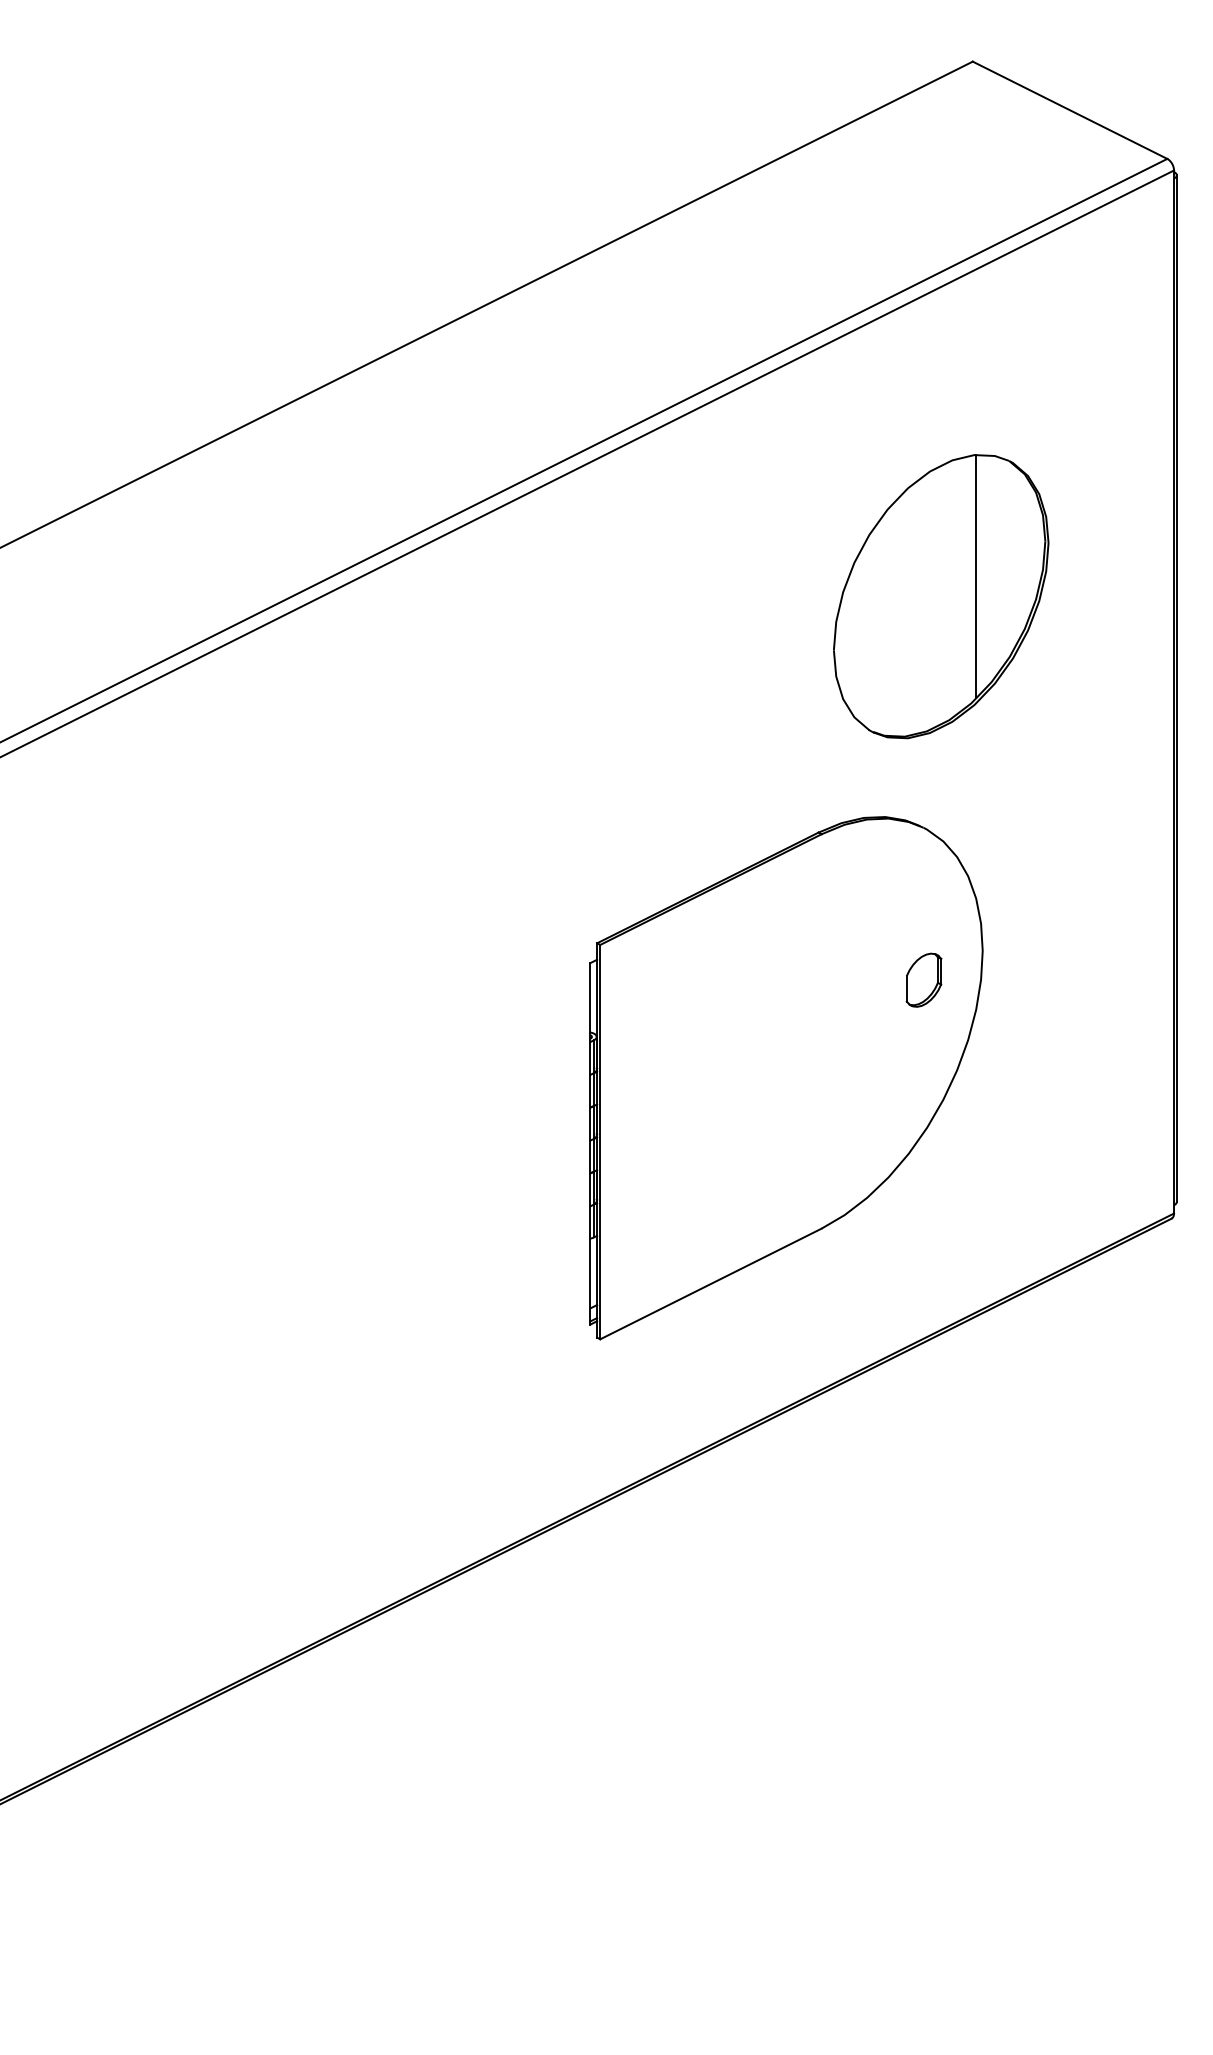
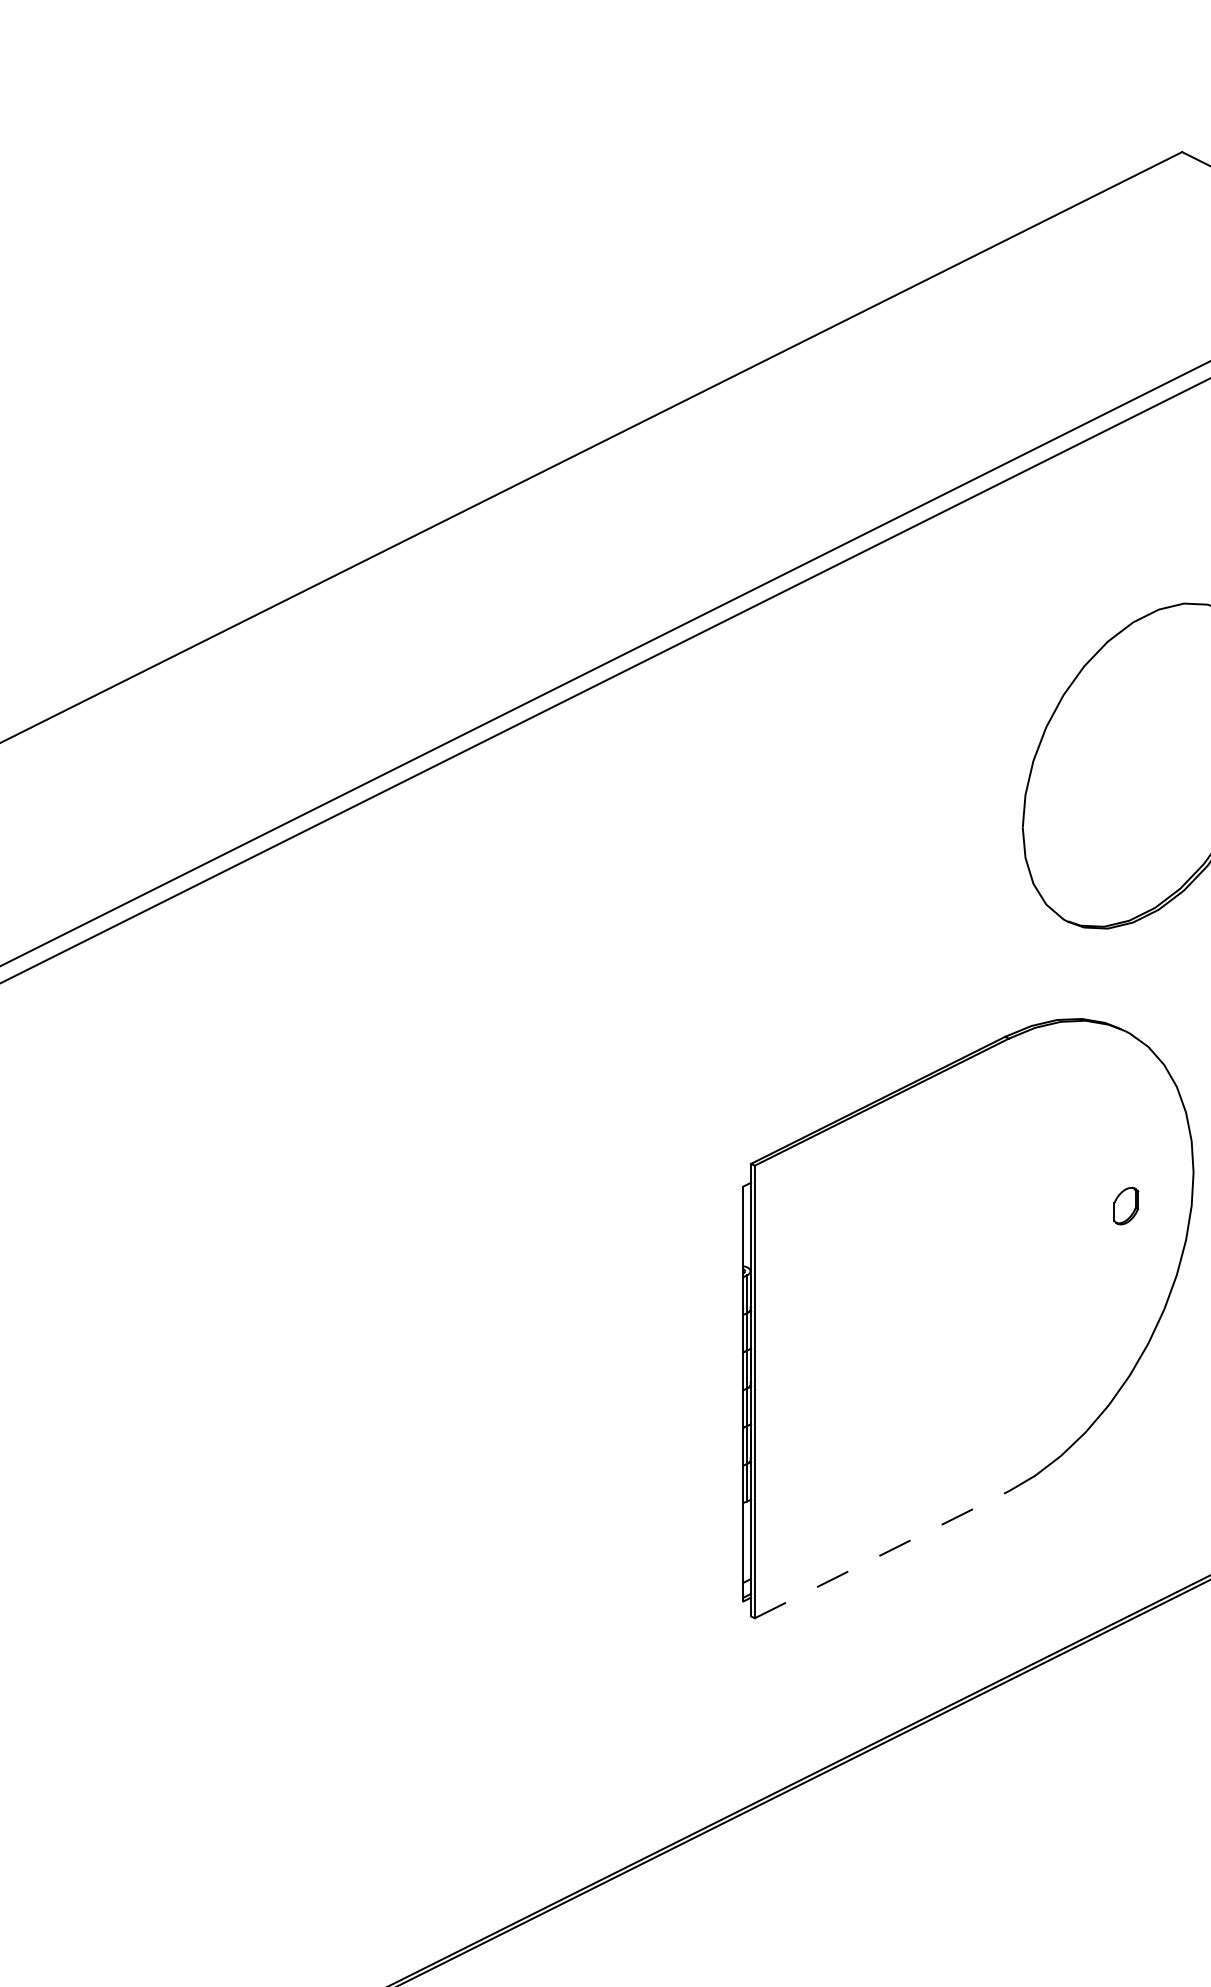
line: (976, 576) -> (1186, 742), removed
part: (923, 979) -> (1125, 1205), size x0.6
line: (711, 1283) -> (882, 1554), solid -> dashed

